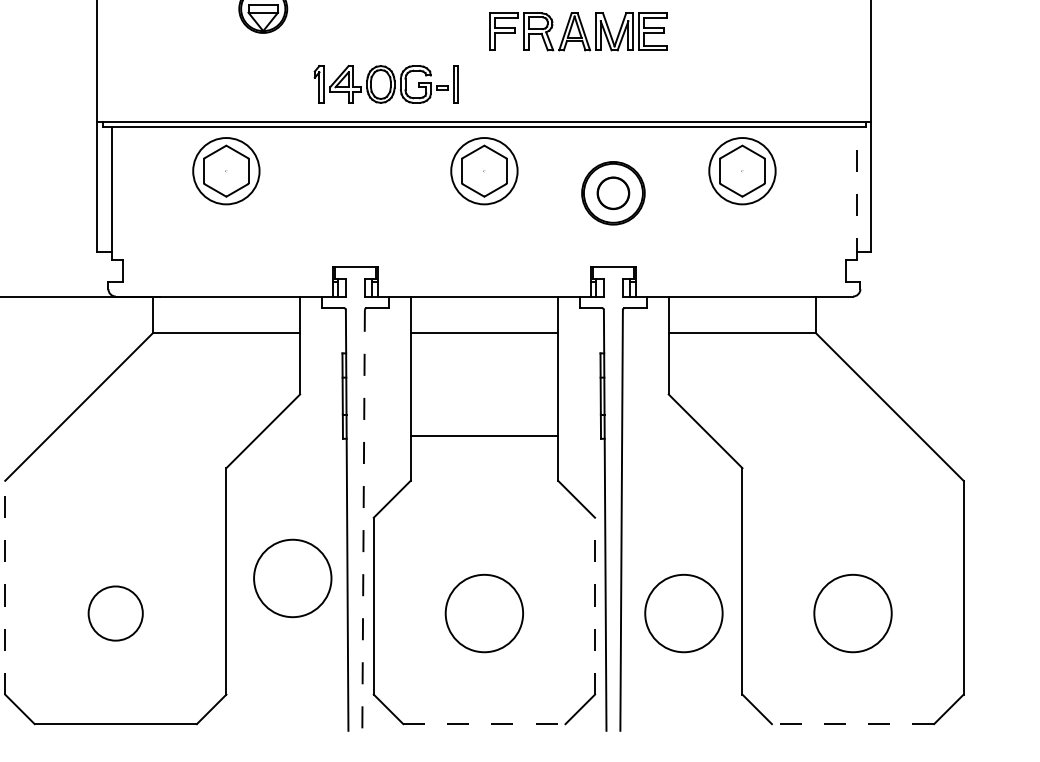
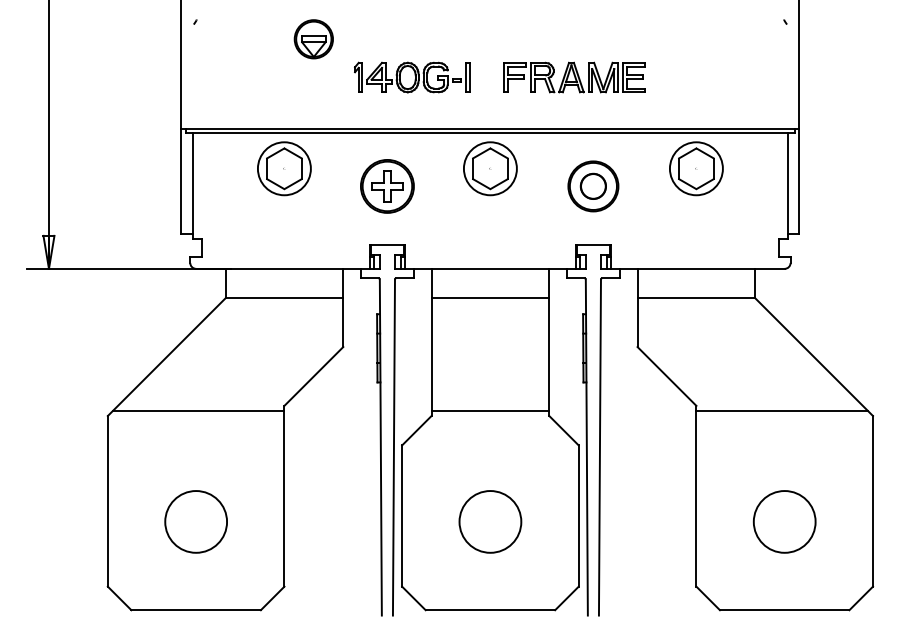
part: (578, 31) -> (574, 77), moved
part: (386, 84) -> (412, 77), moved
part: (355, 193) -> (387, 186), added
line: (856, 193) -> (787, 186), dashed -> solid
line: (484, 436) -> (490, 410), moved
line: (118, 473) -> (198, 410), added
line: (849, 473) -> (781, 410), added
line: (363, 520) -> (393, 447), dashed -> solid
circle: (292, 577) -> (337, 493), removed
line: (4, 586) -> (107, 500), dashed -> solid
line: (594, 606) -> (578, 516), dashed -> solid
circle: (114, 613) -> (195, 521), size x1.43
circle: (683, 613) -> (649, 521), removed
line: (484, 724) -> (490, 610), dashed -> solid
line: (852, 724) -> (784, 610), dashed -> solid

